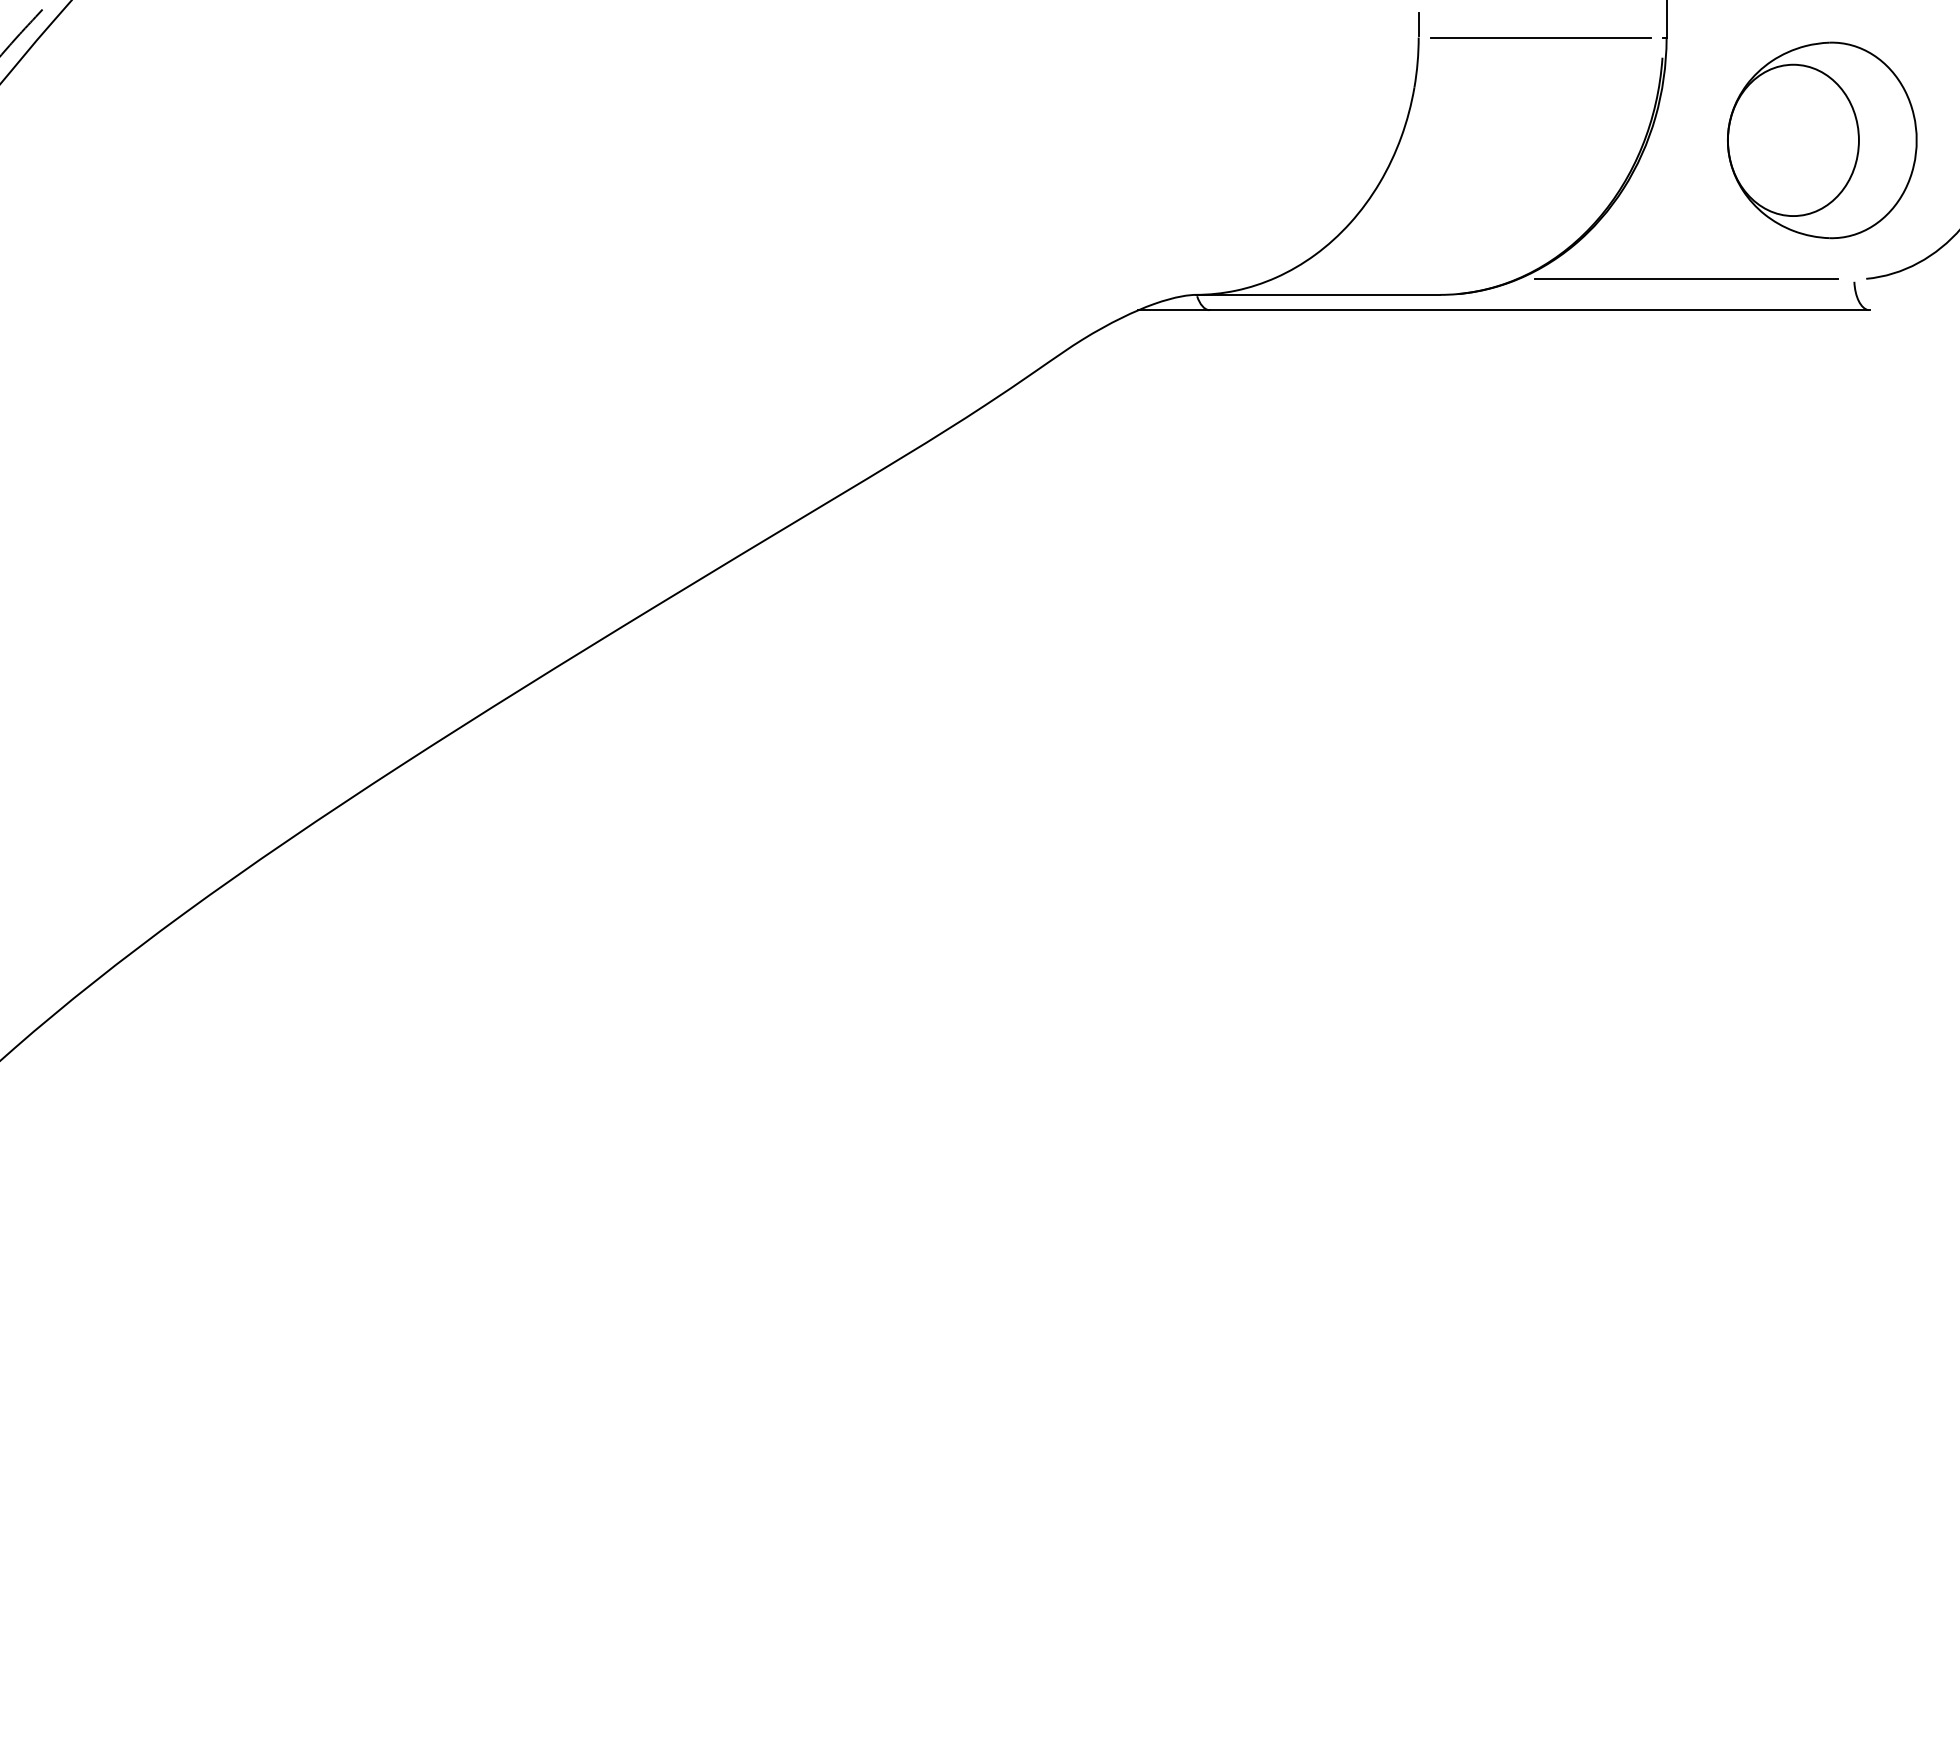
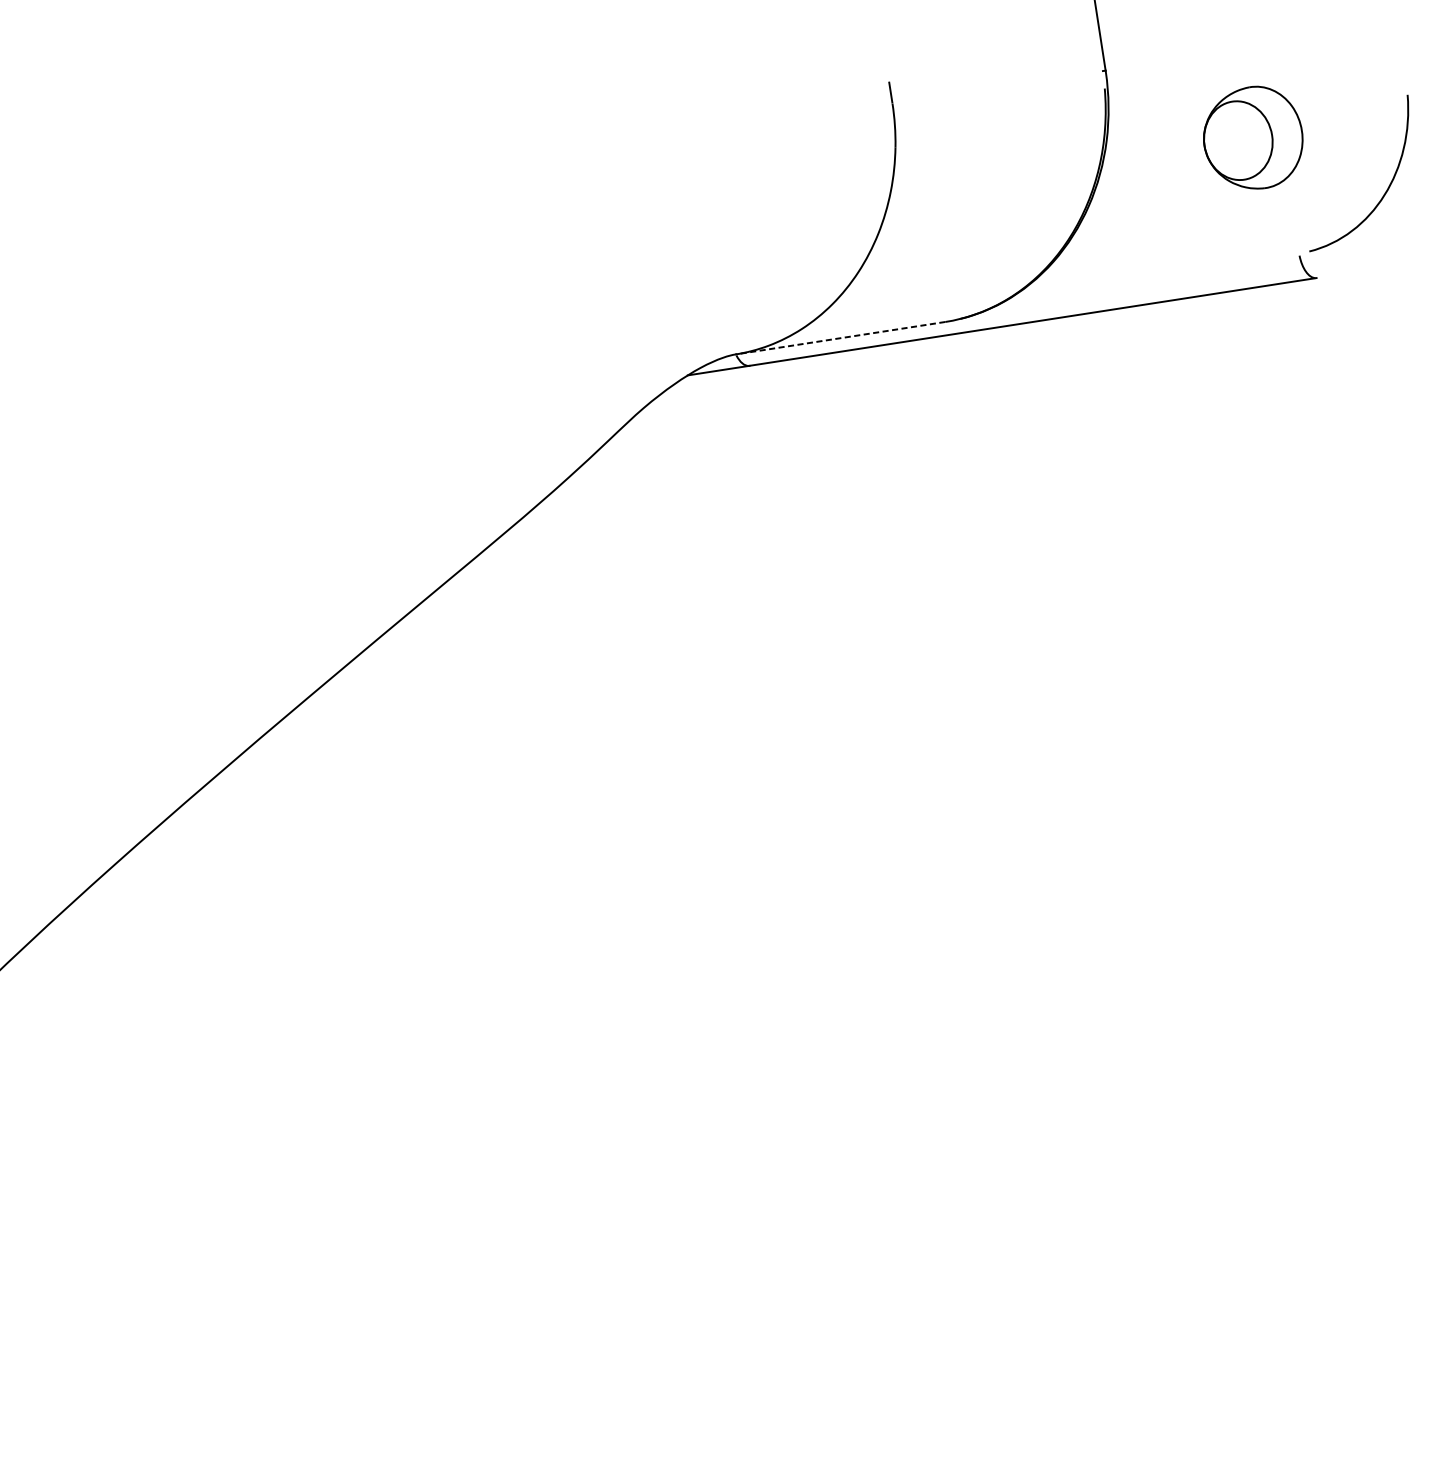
line: (1540, 37) -> (997, 87), removed
part: (1822, 140) -> (1253, 138), size x0.6
line: (1685, 279) -> (1154, 276), removed
line: (1317, 294) -> (839, 337), solid -> dashed

